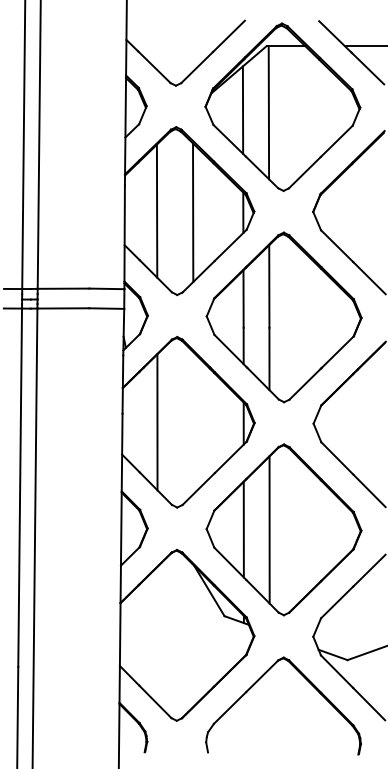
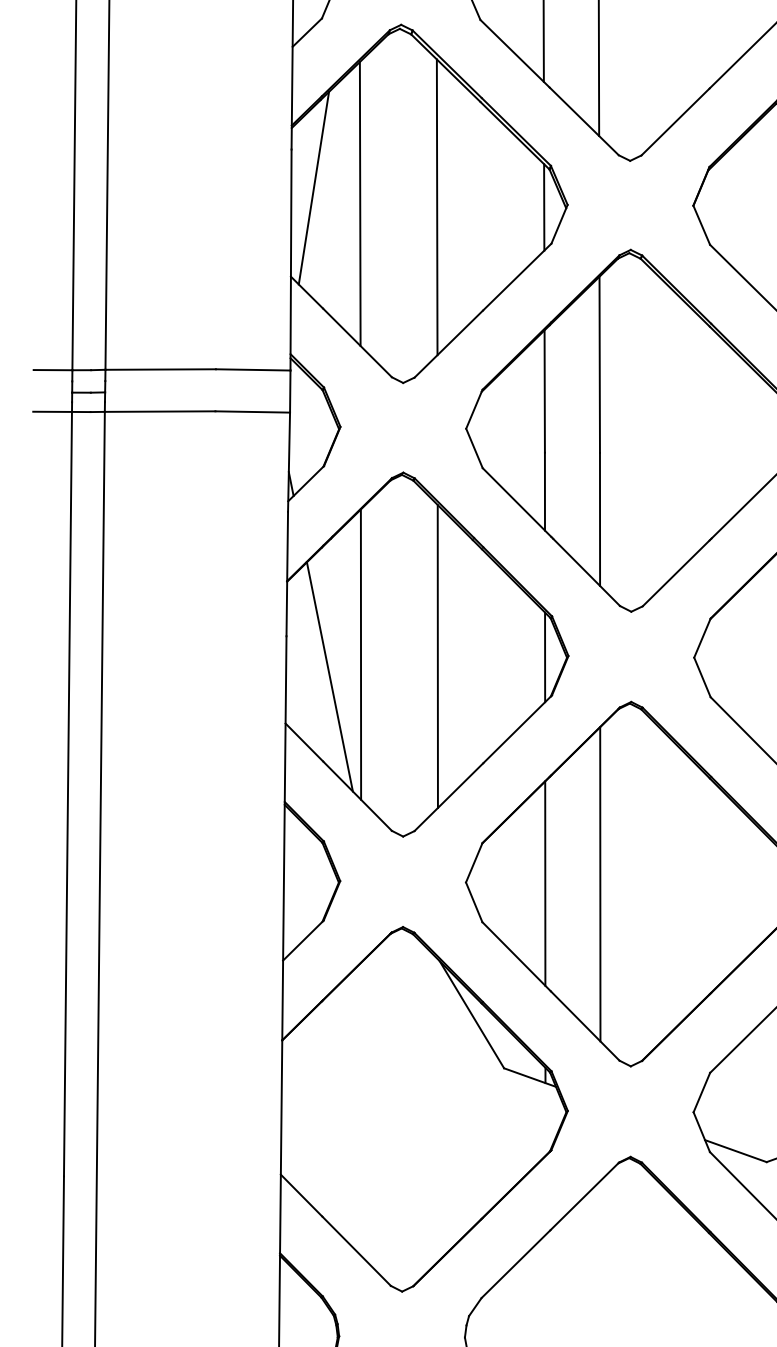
line: (135, 203) -> (314, 187), added
line: (193, 423) -> (437, 657), added
line: (142, 432) -> (329, 676), added

